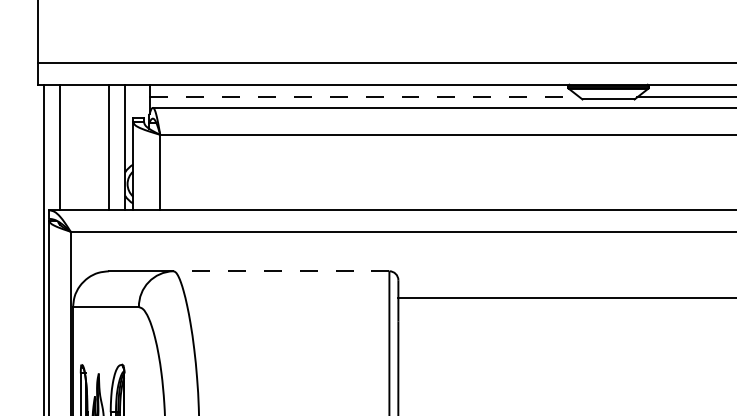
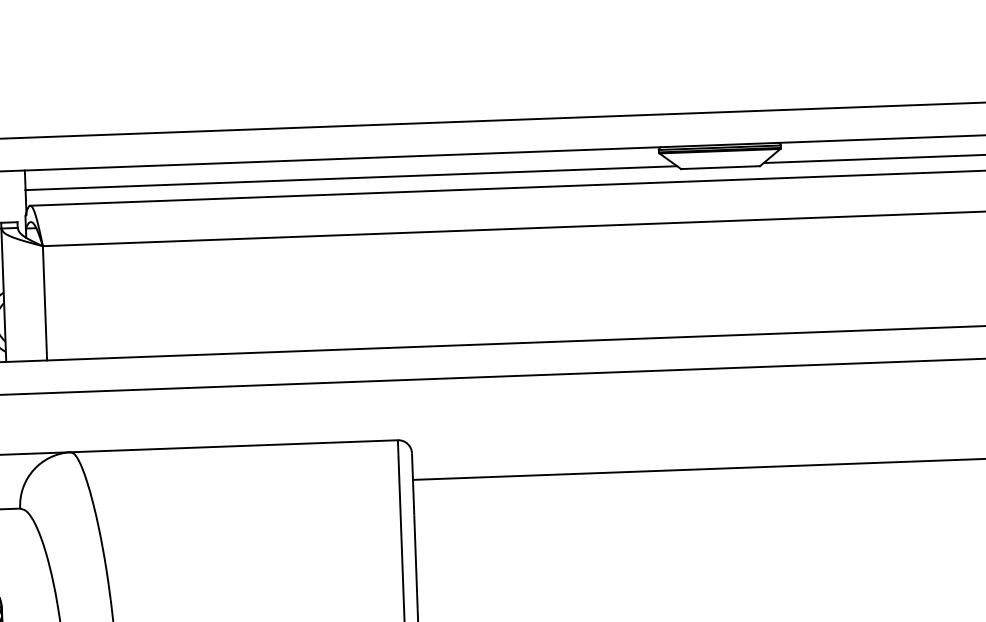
line: (365, 97) -> (351, 178), dashed -> solid
line: (281, 271) -> (234, 446), dashed -> solid

